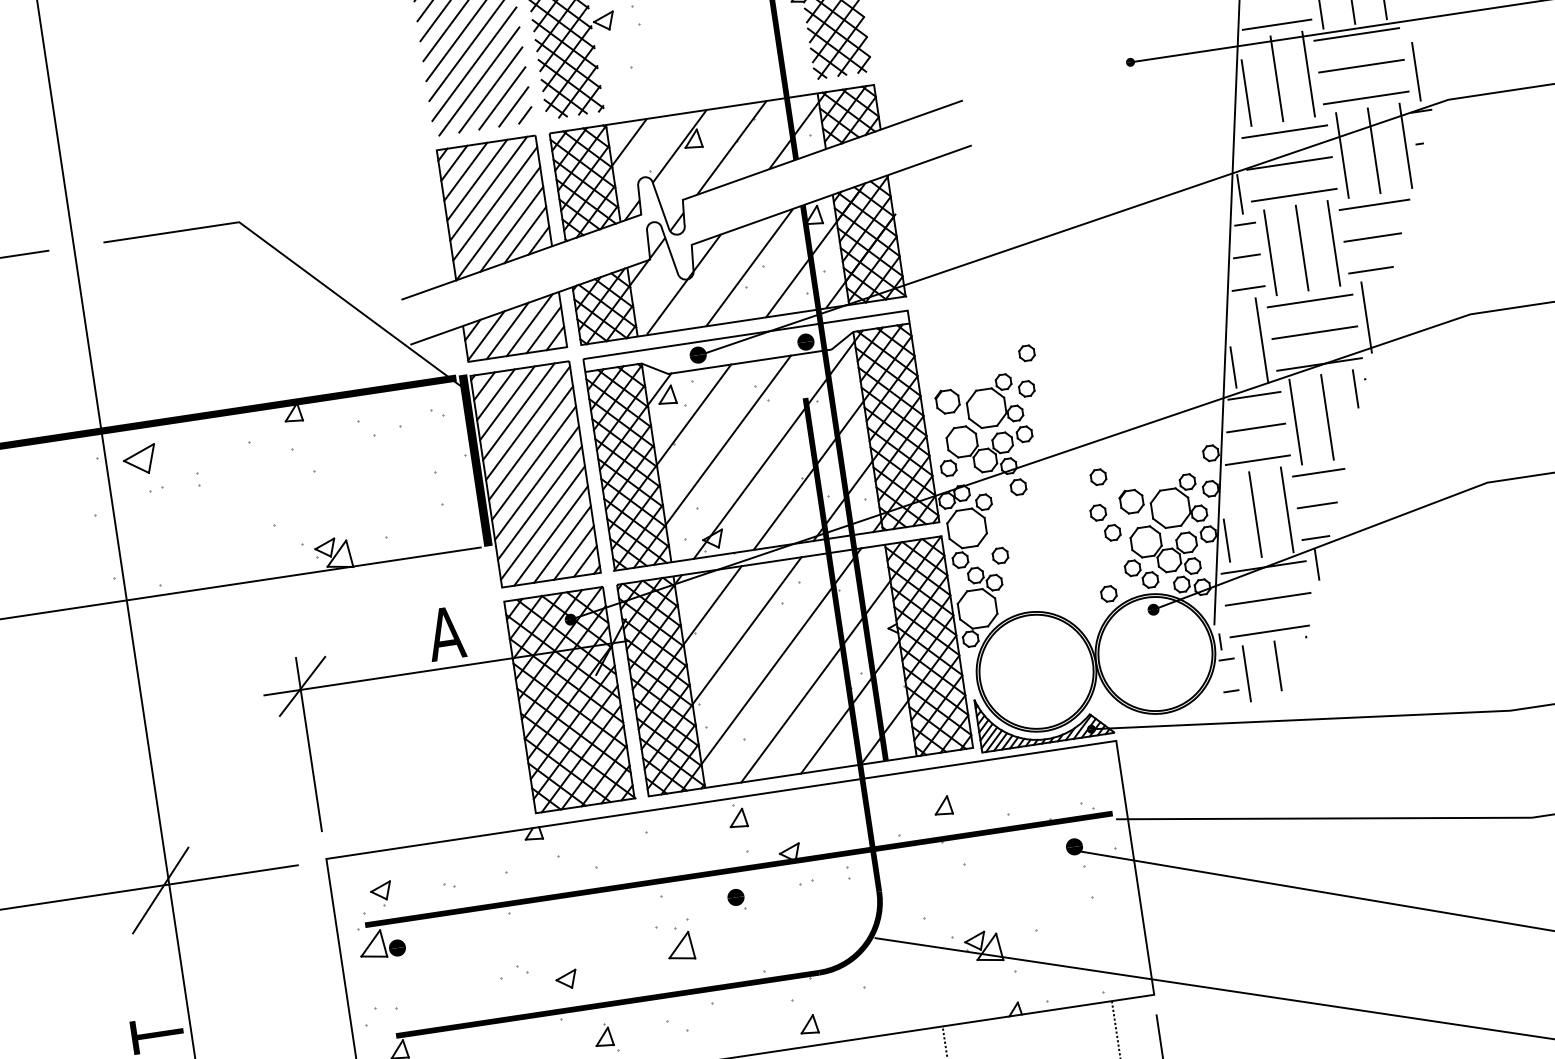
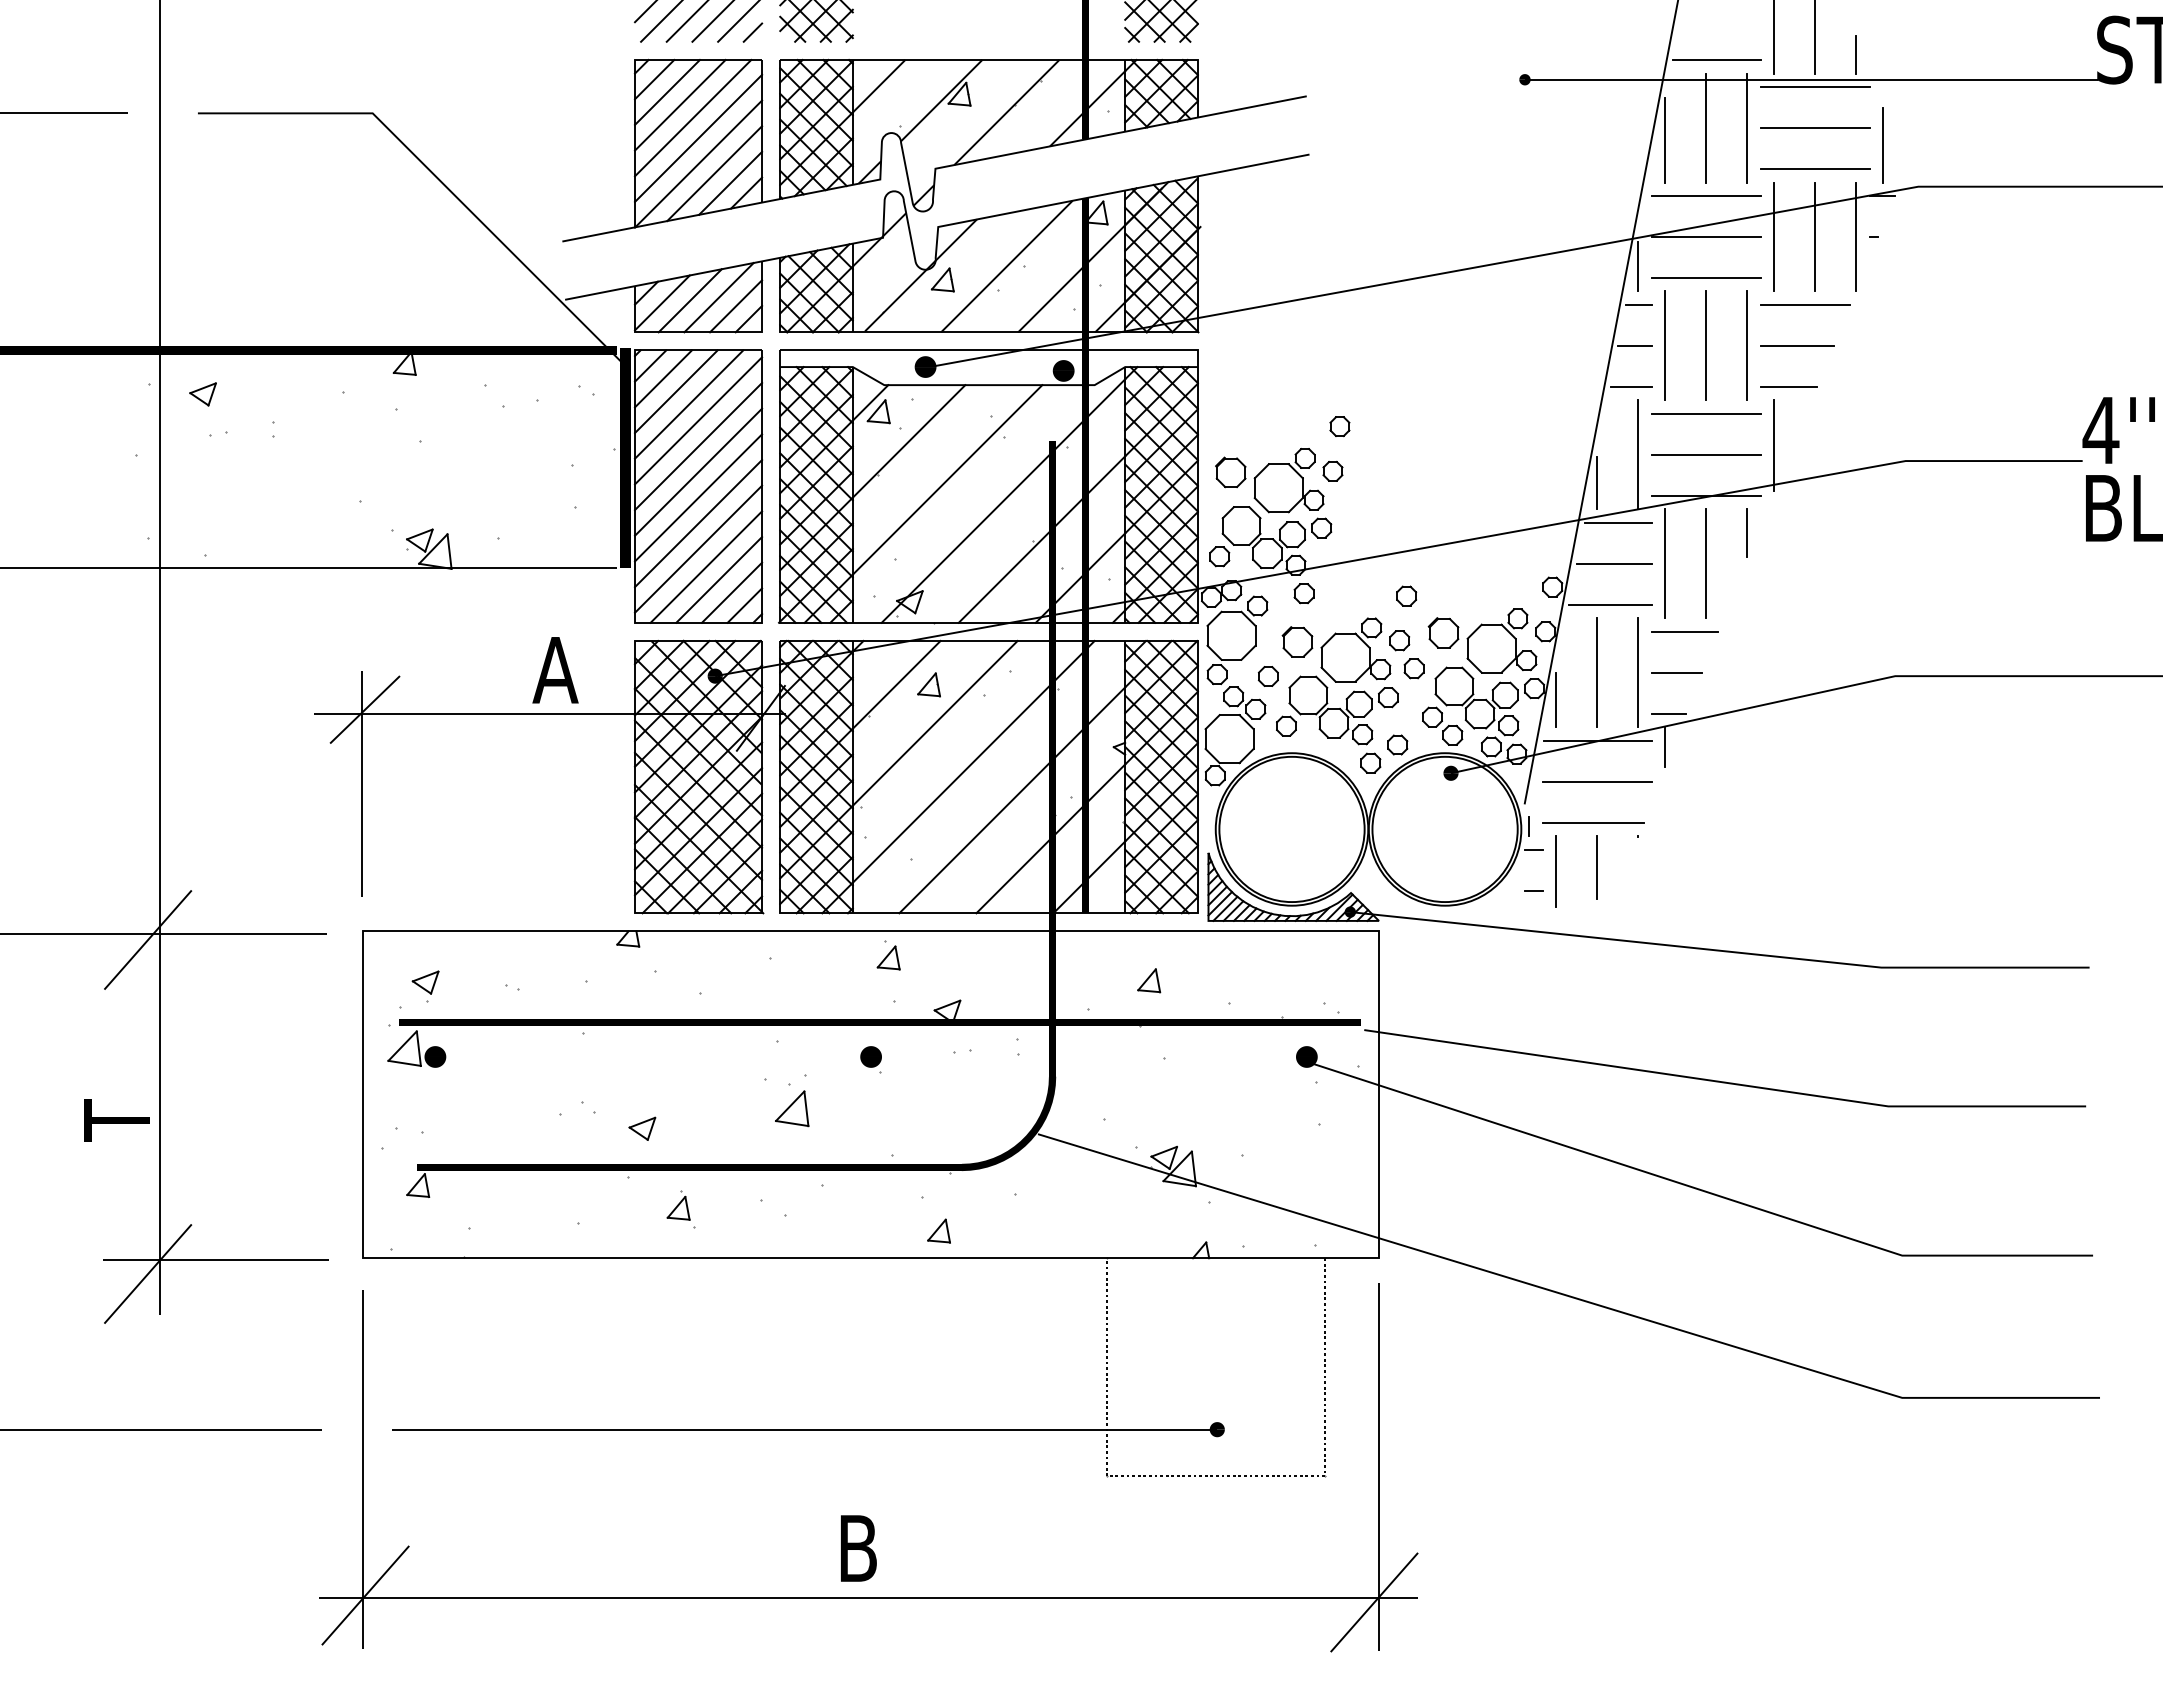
part: (701, 285) -> (942, 279), added
part: (139, 460) -> (202, 394), size x0.62
part: (1063, 564) -> (1345, 699), added
part: (737, 601) -> (928, 684), added

